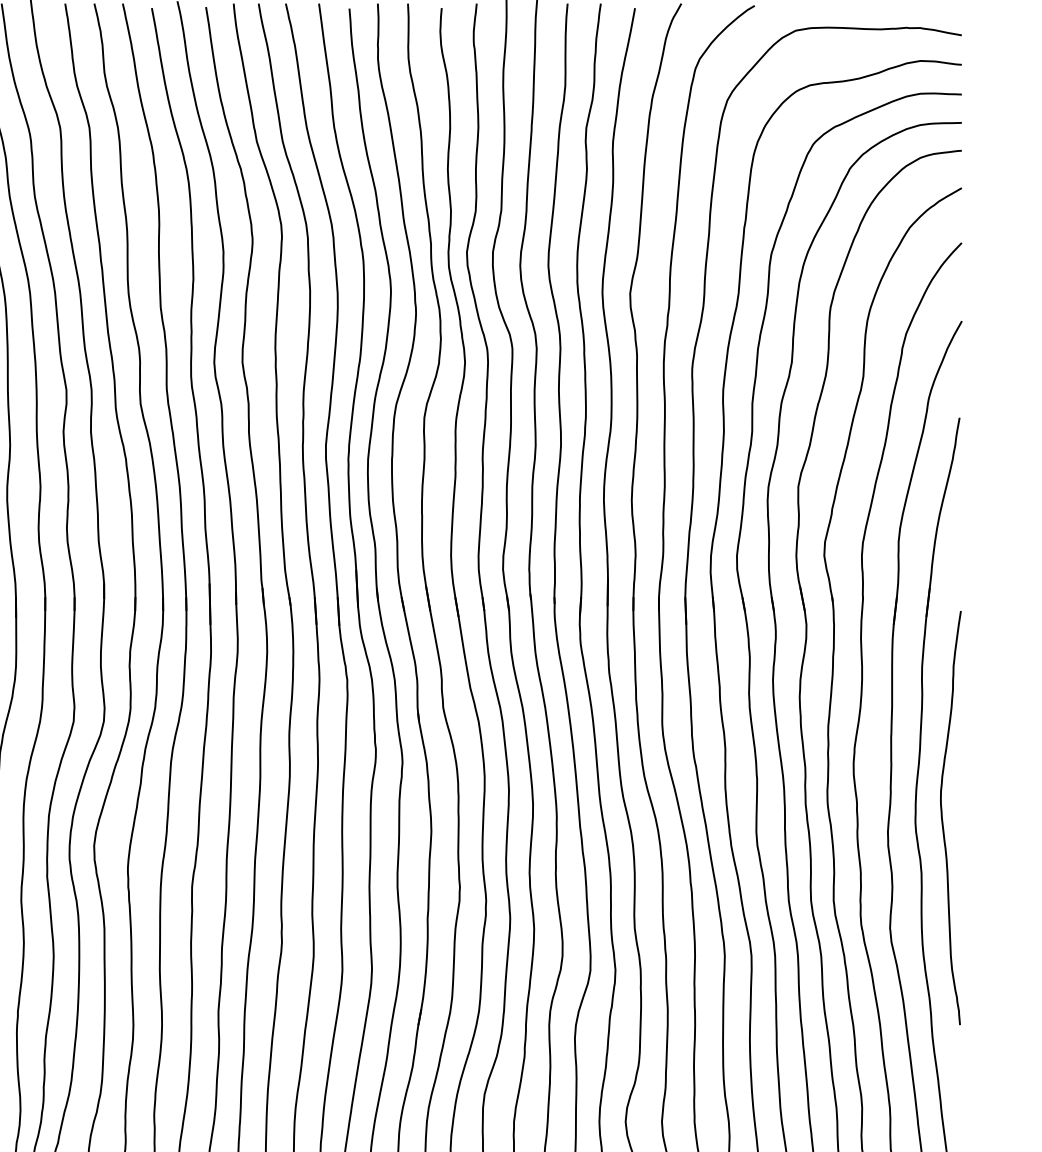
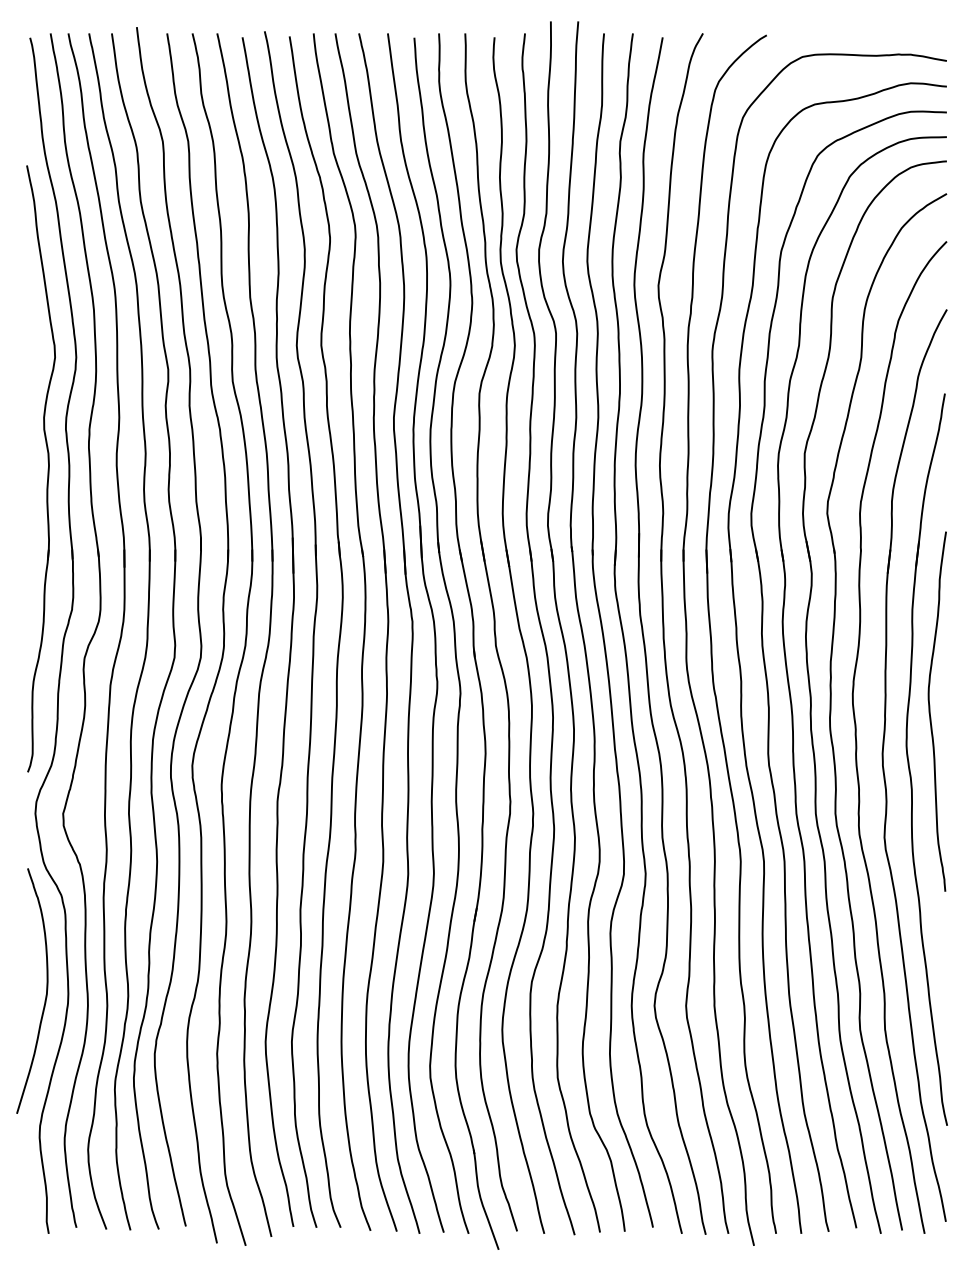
curve: (942, 817) -> (930, 711), moved

